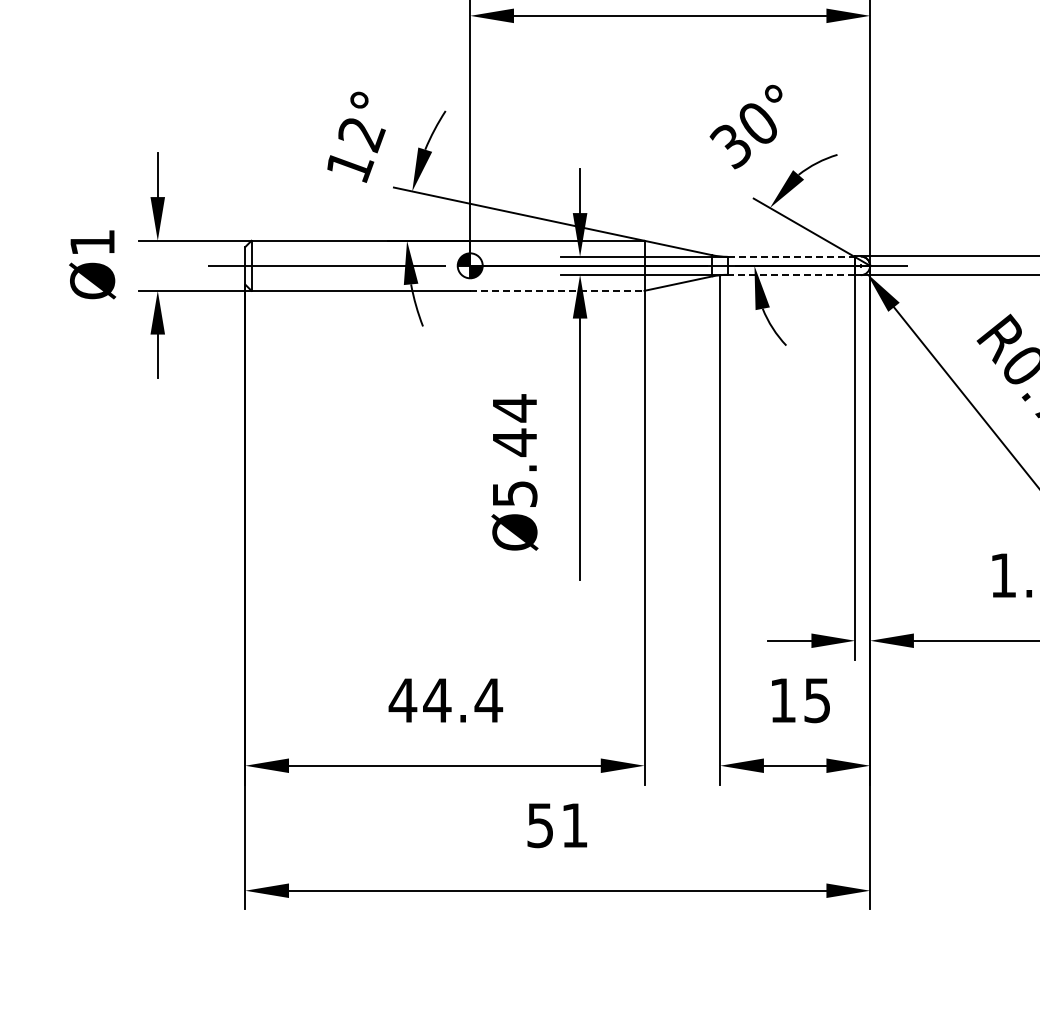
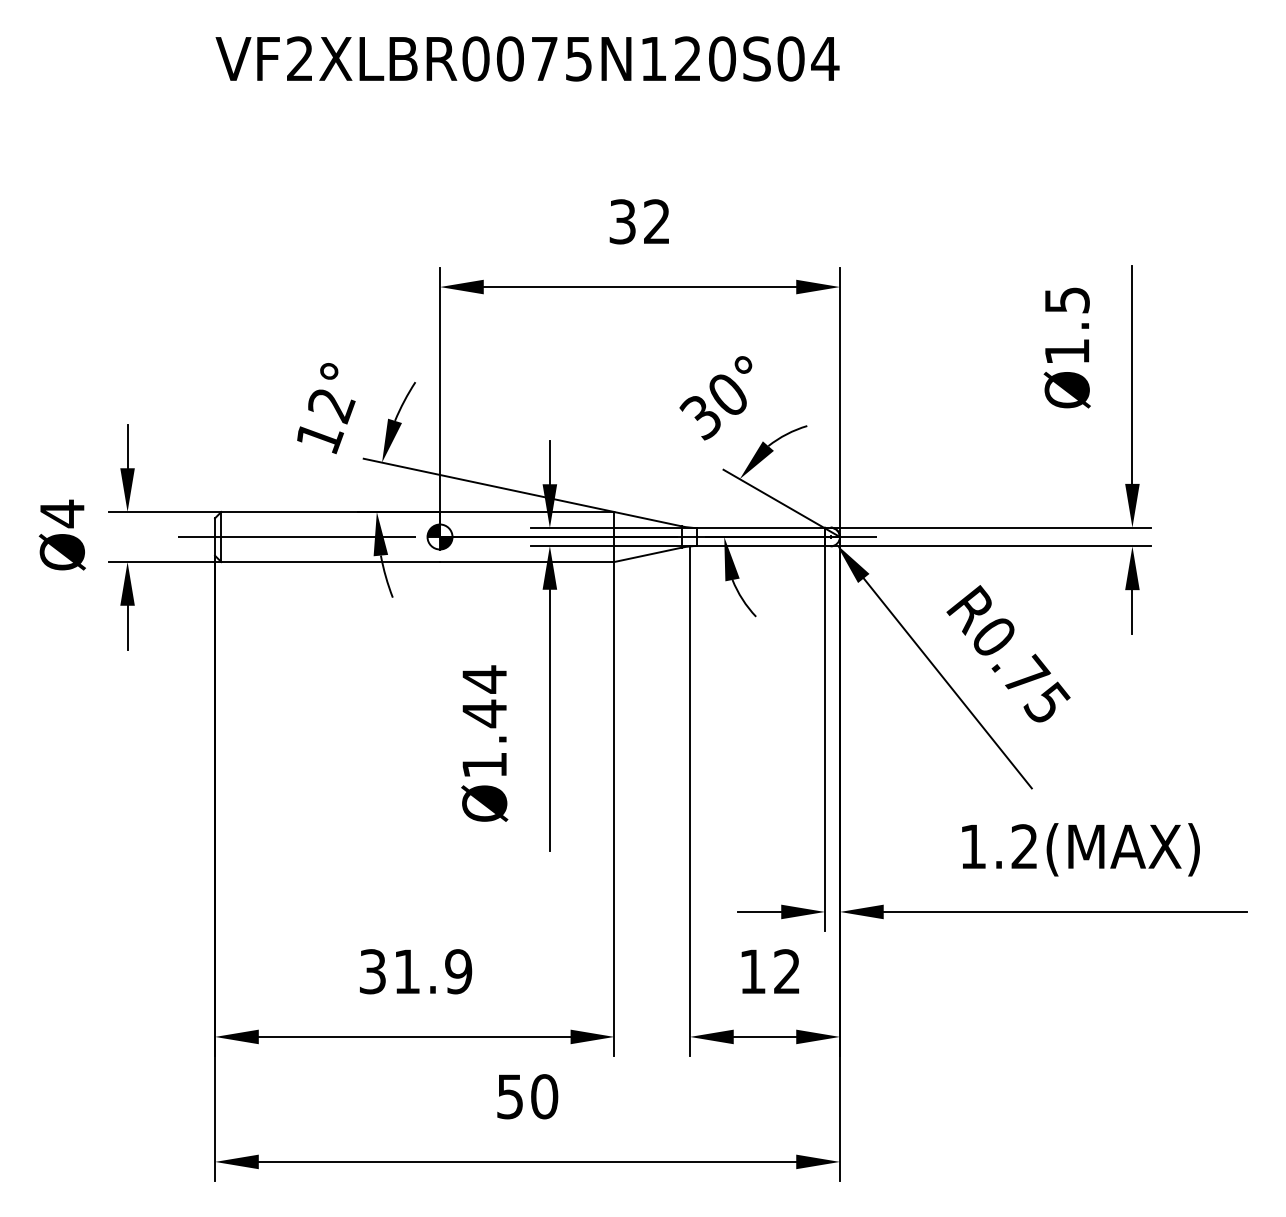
text: (92, 242) -> (62, 513), Ø1 -> Ø4
line: (791, 257) -> (761, 528), dashed -> solid
line: (791, 275) -> (761, 546), dashed -> solid
line: (557, 291) -> (527, 562), dashed -> solid
text: (514, 494) -> (484, 765), Ø5.44 -> Ø1.44
text: (445, 700) -> (415, 971), 44.4 -> 31.9
text: (816, 700) -> (786, 971), 15 -> 12
text: (574, 825) -> (544, 1096), 51 -> 50

